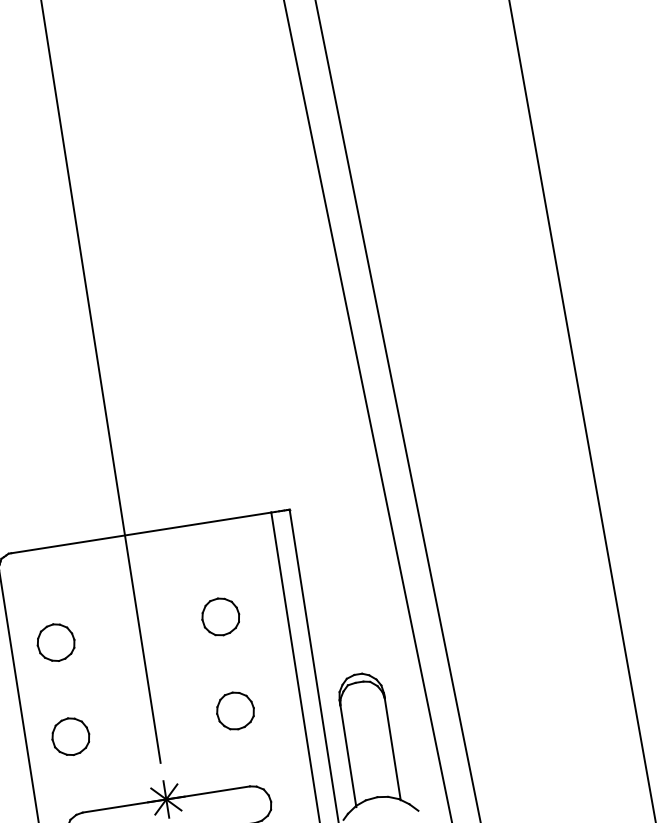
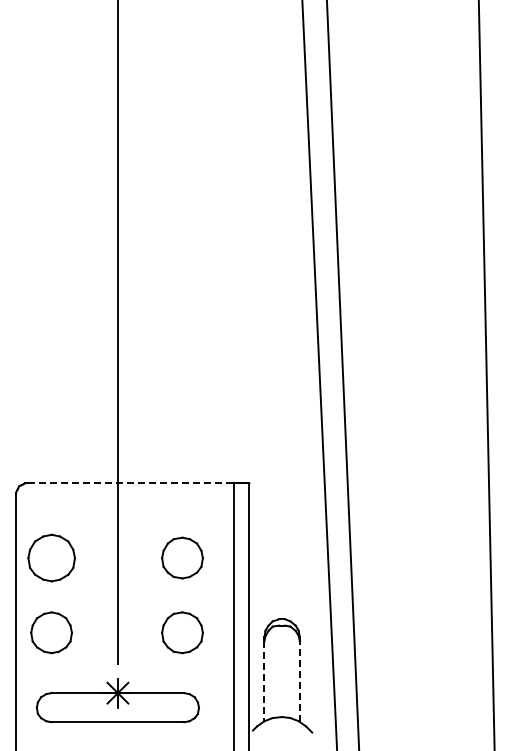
line: (142, 533) -> (131, 483), solid -> dashed
part: (219, 616) -> (181, 557), size x1.4
part: (54, 642) -> (50, 557), size x1.6
part: (234, 710) -> (181, 632), size x1.4
part: (69, 736) -> (50, 632), size x1.4
line: (392, 749) -> (299, 681), solid -> dashed
line: (348, 755) -> (264, 681), solid -> dashed

